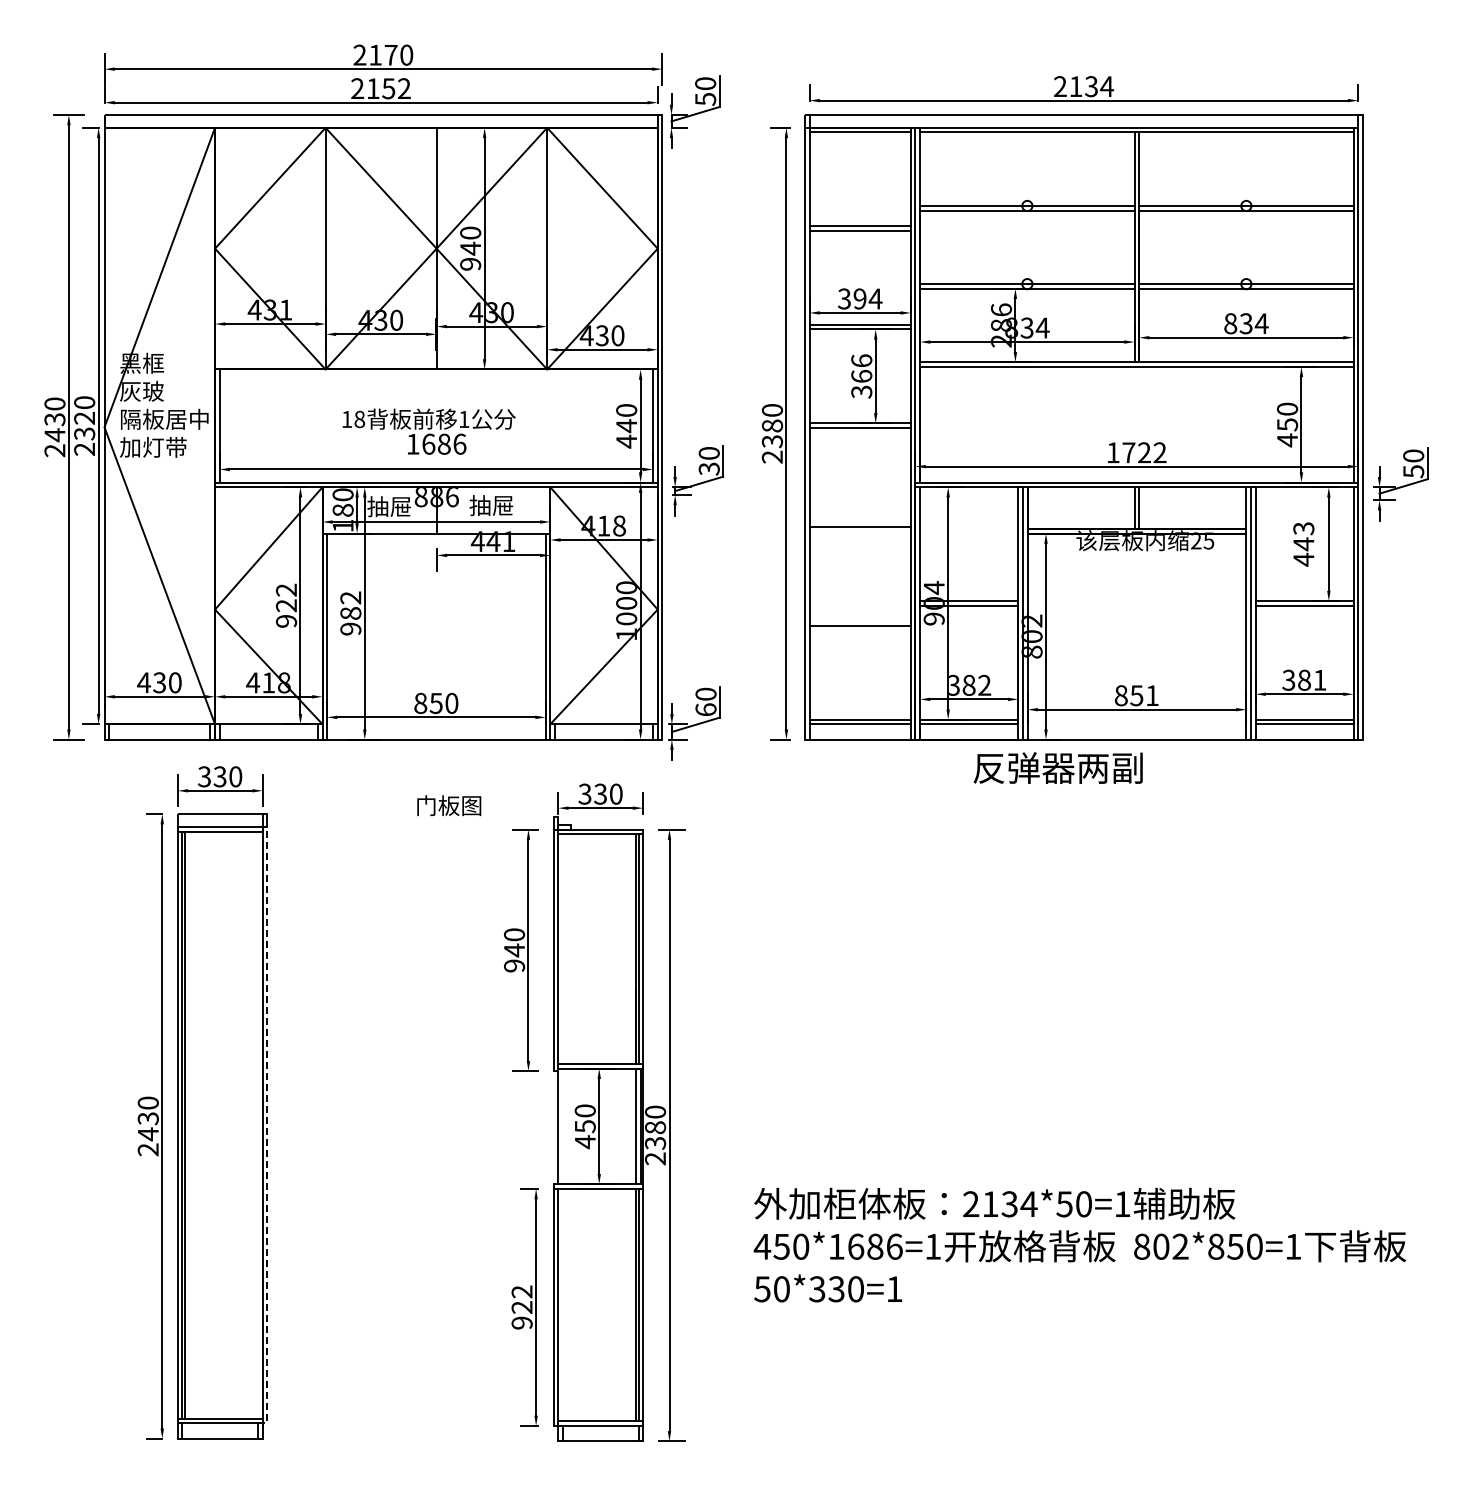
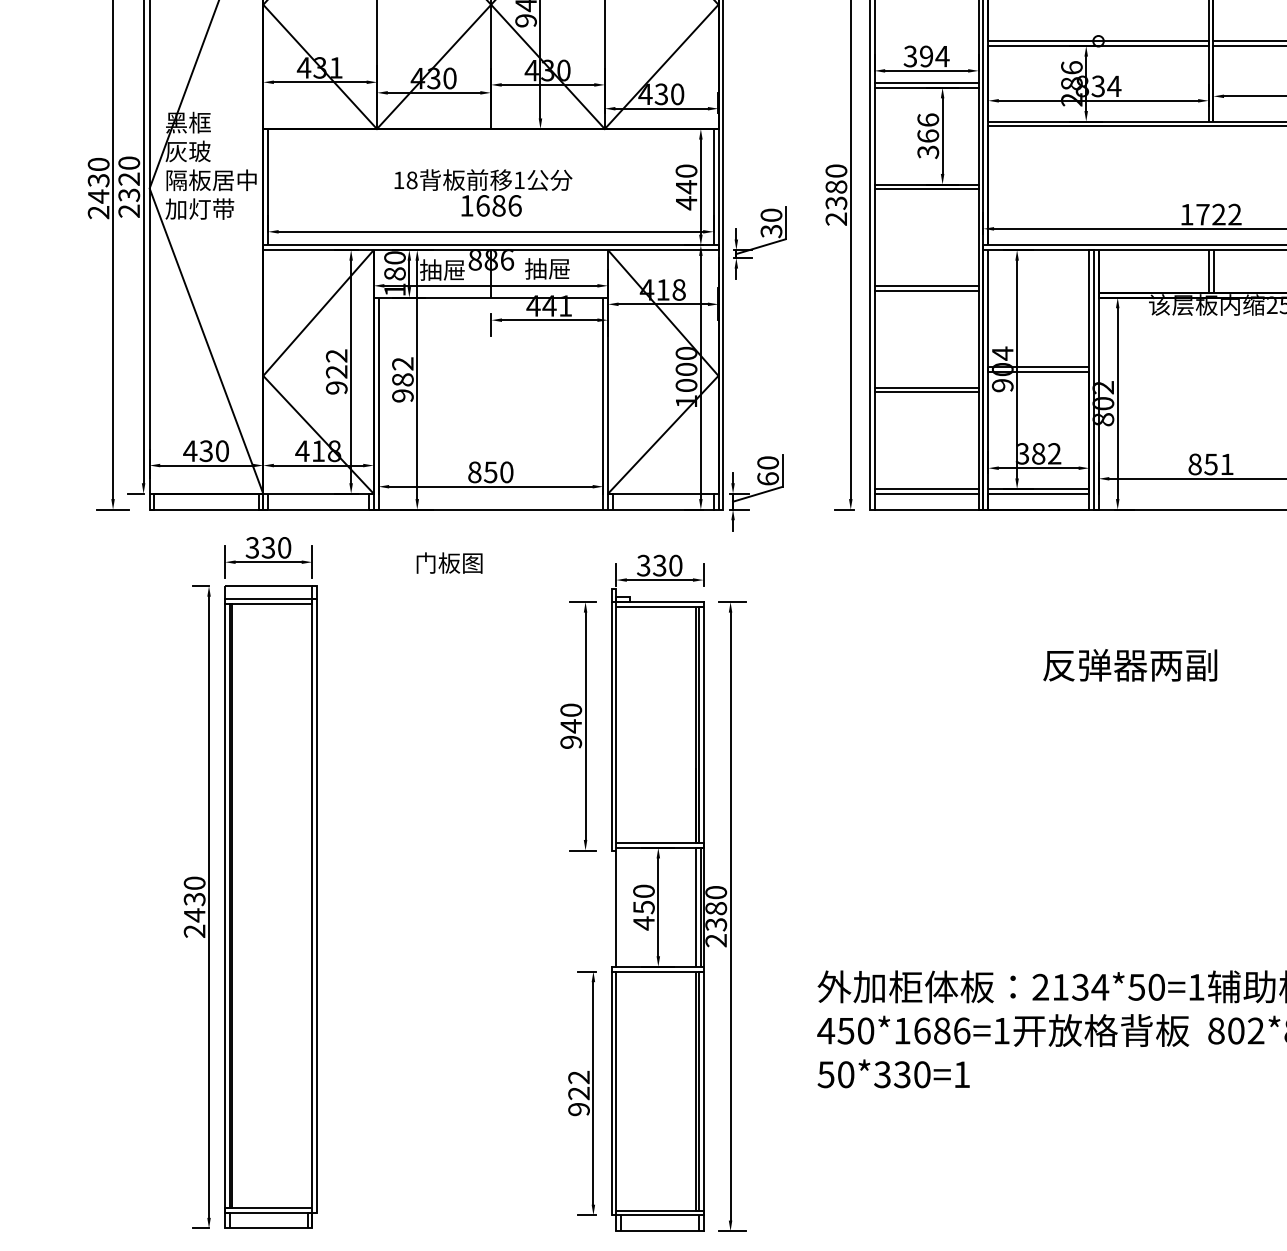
line: (859, 522) -> (925, 286), added
line: (859, 620) -> (925, 387), added
text: (1057, 767) -> (1129, 664), moved
text: (449, 805) -> (449, 562), moved
line: (267, 1136) -> (317, 917), dashed -> solid

